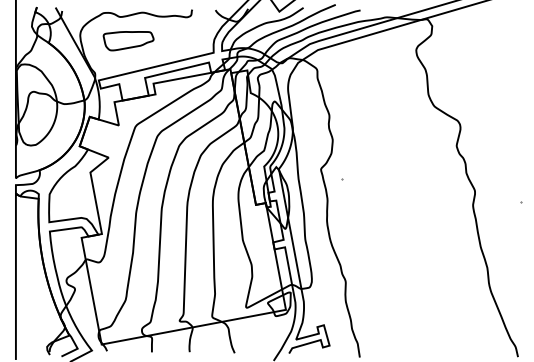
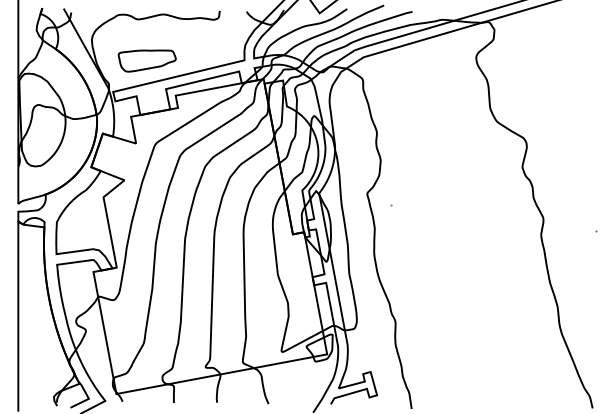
part: (127, 40) -> (146, 60), moved

